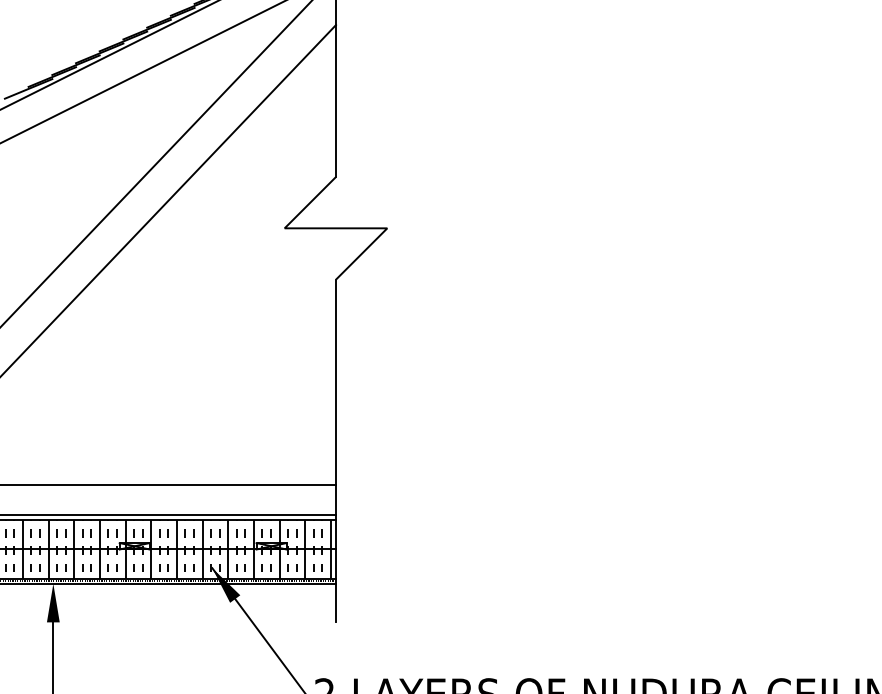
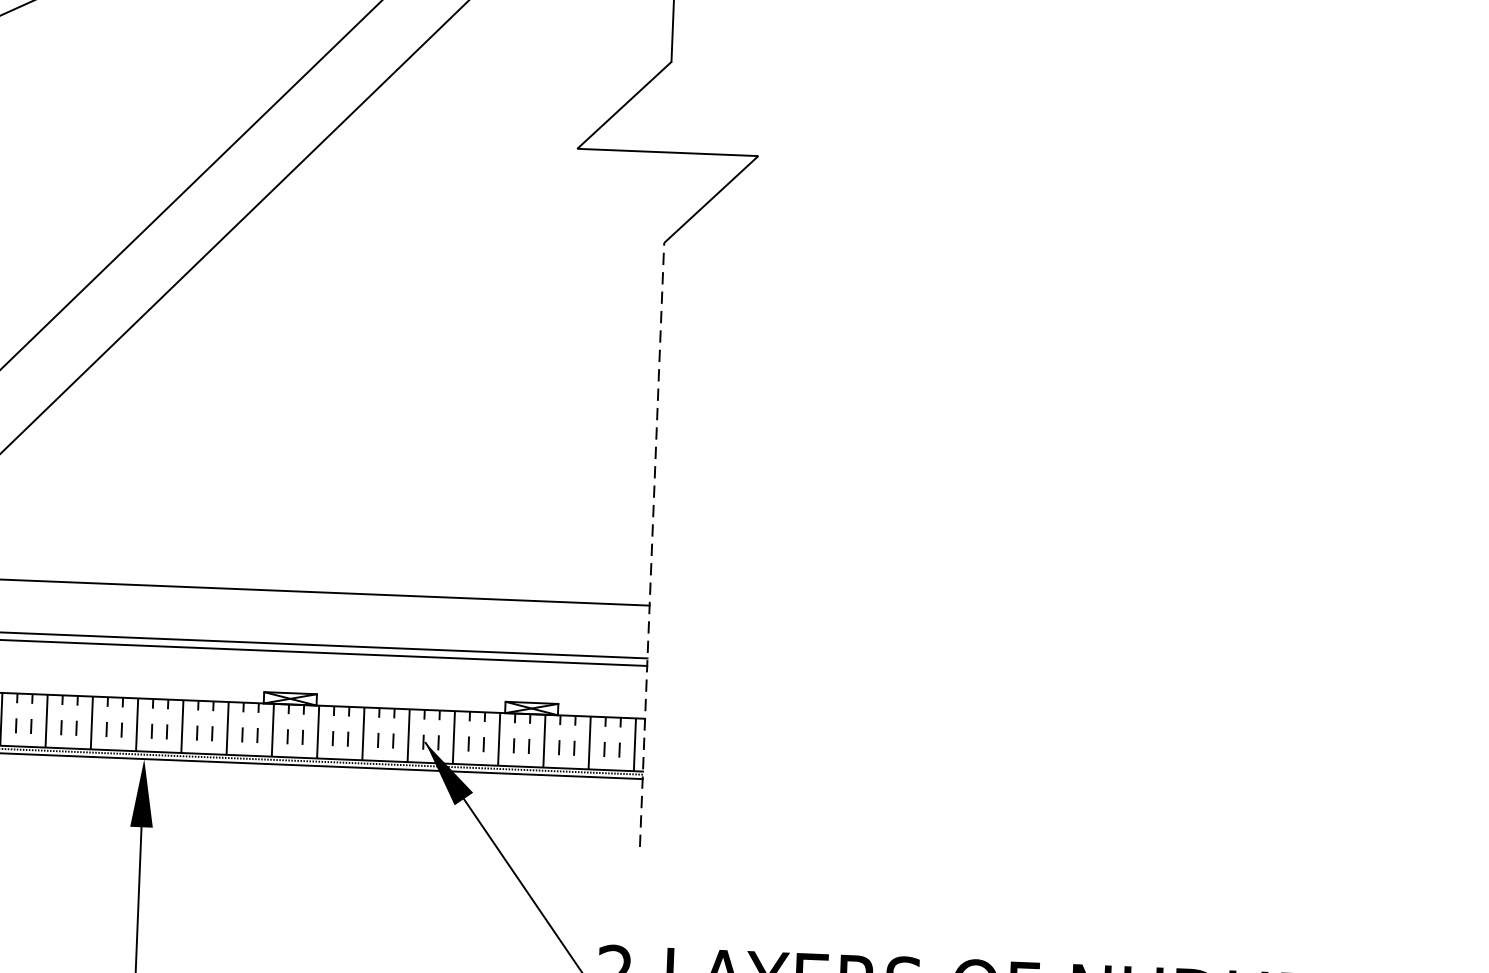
line: (336, 450) -> (652, 544), solid -> dashed
hatch: (167, 534) -> (349, 680), removed

